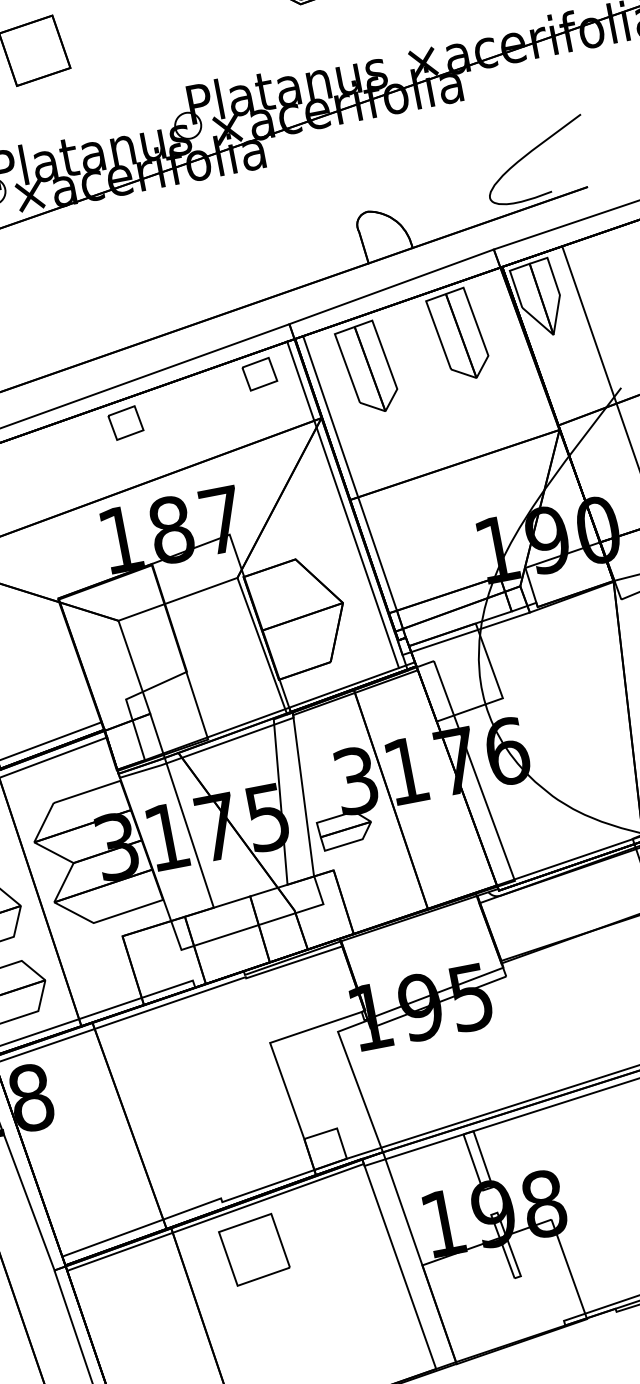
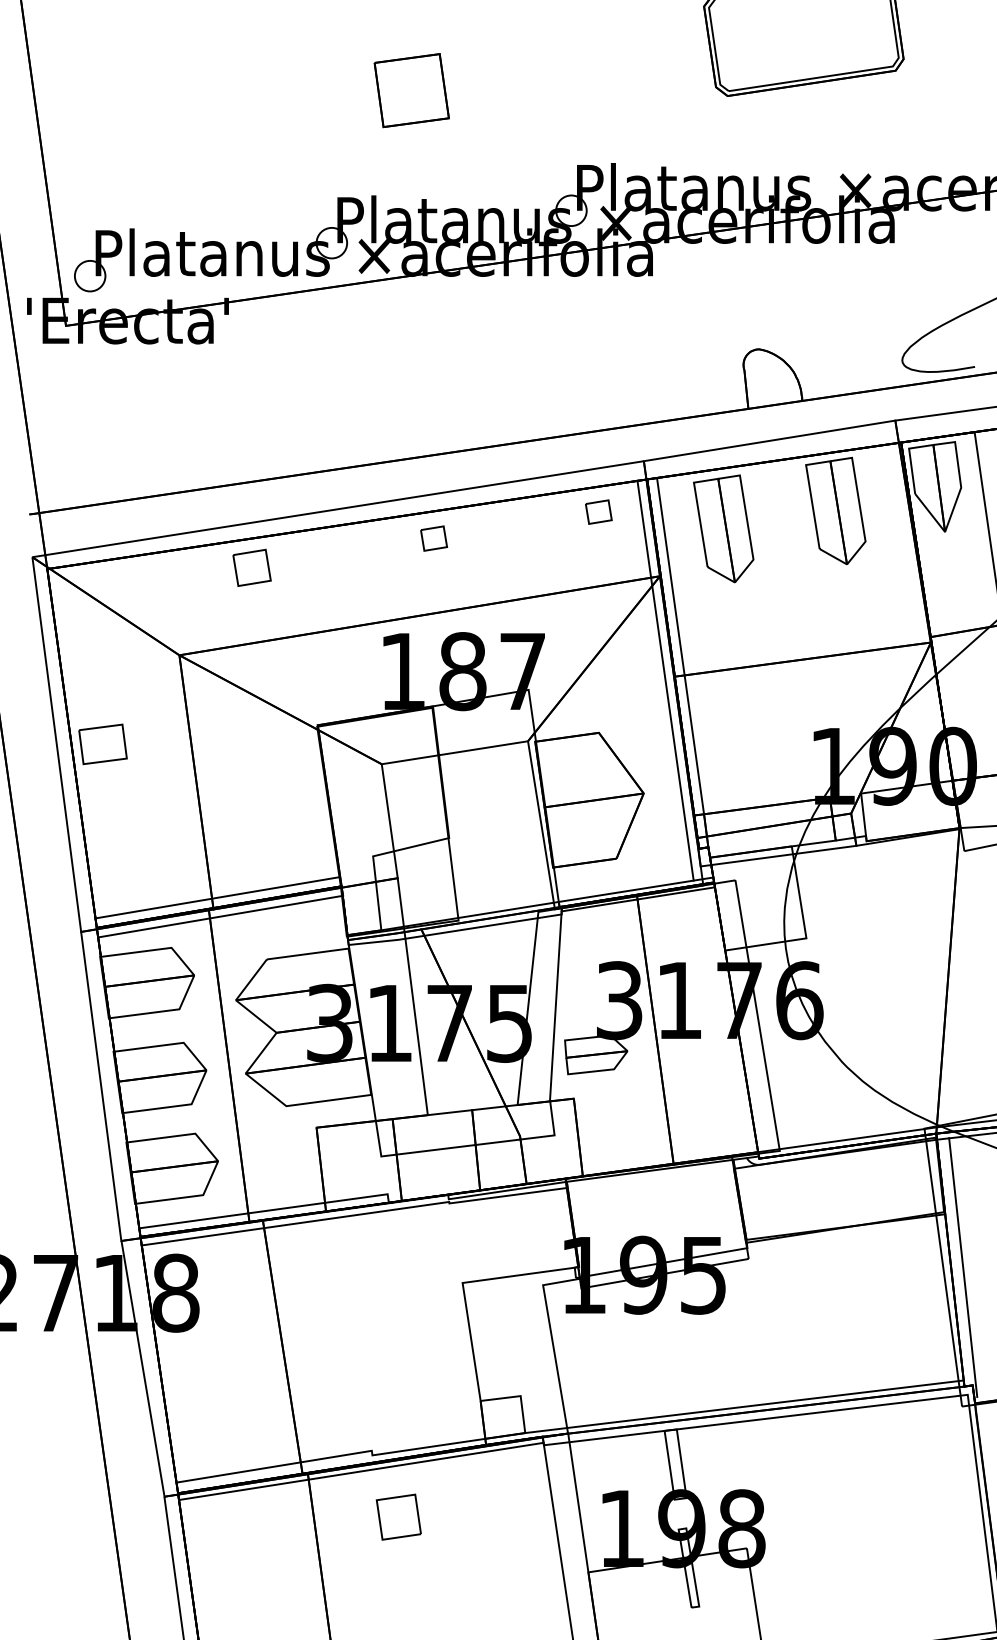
part: (259, 373) -> (598, 511), size x0.7
part: (125, 423) -> (433, 538), size x0.7
part: (254, 1249) -> (398, 1516), size x0.6

